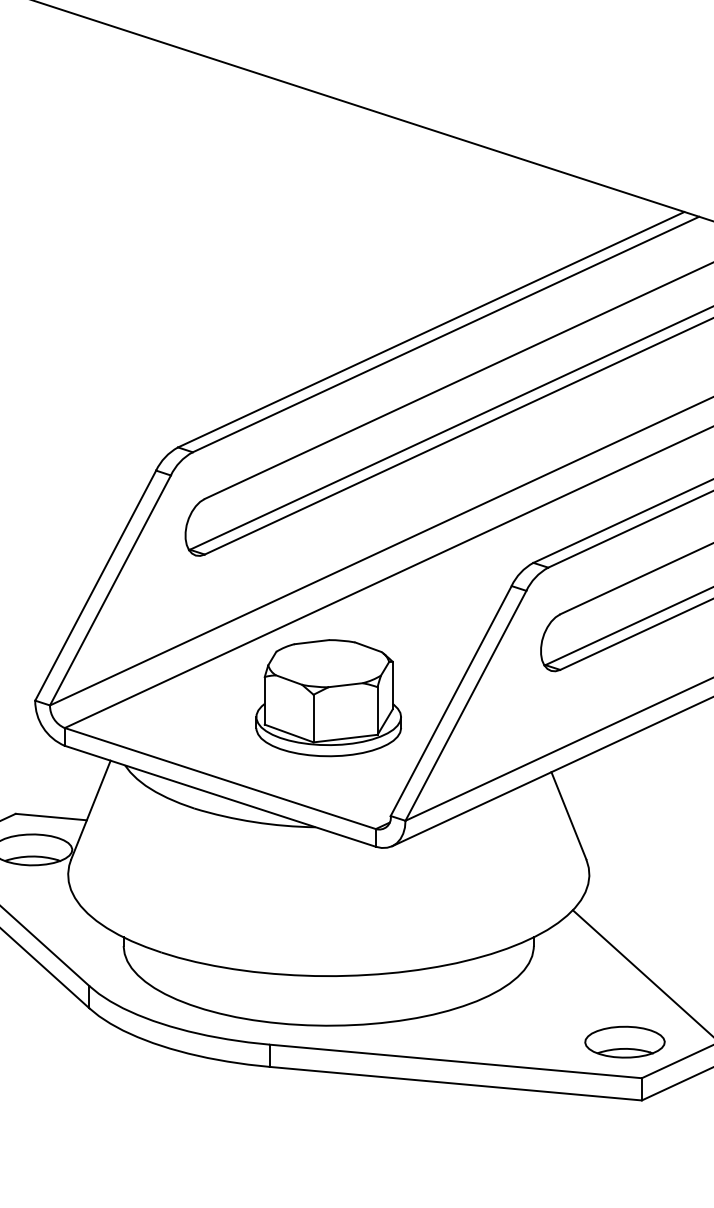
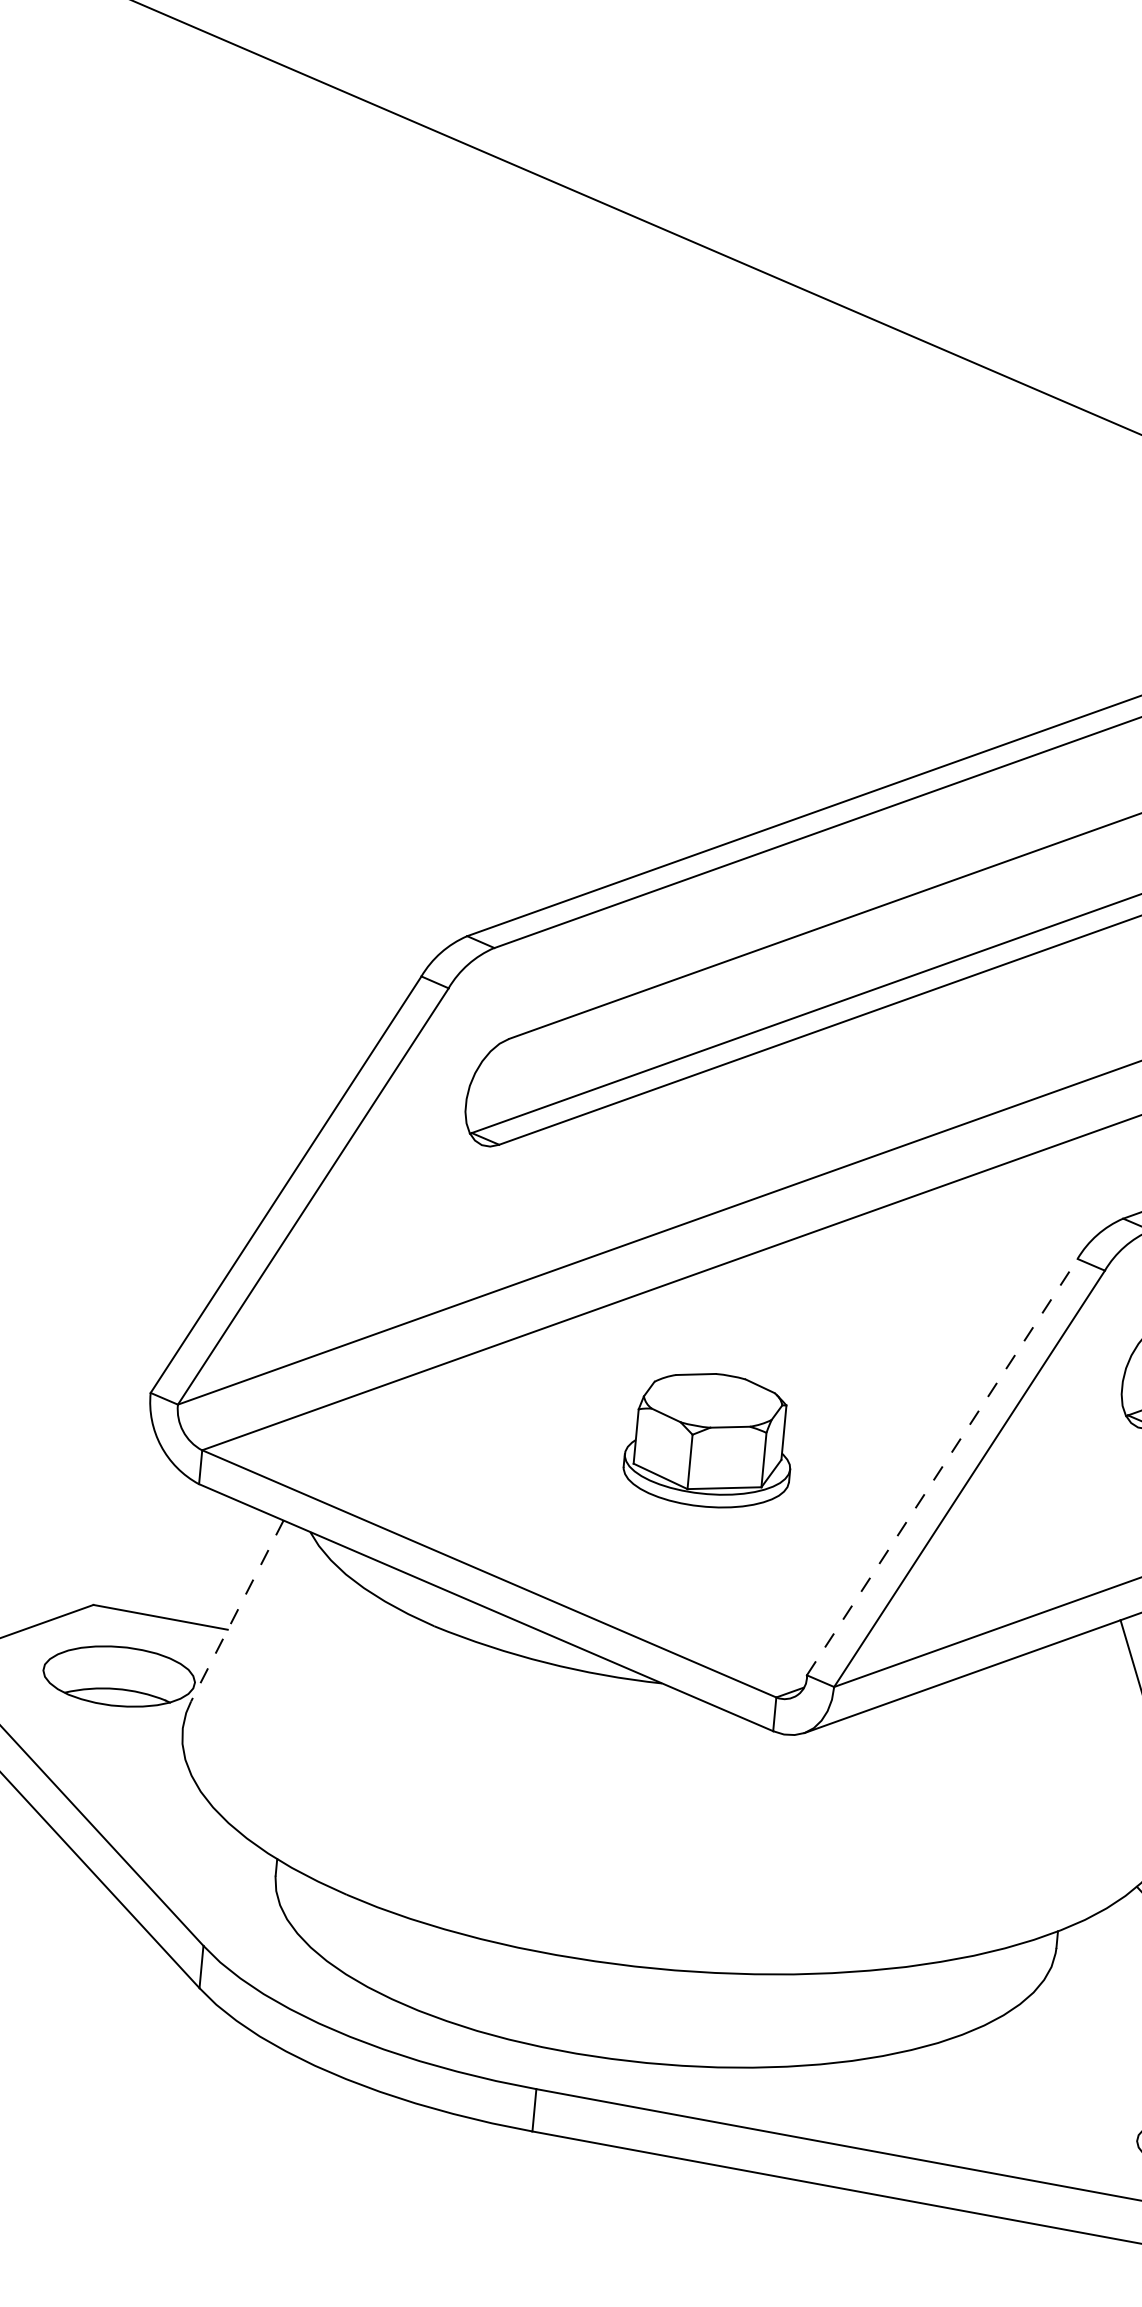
part: (328, 698) -> (709, 1440), size x0.6
line: (451, 701) -> (942, 1468), solid -> dashed
line: (90, 810) -> (236, 1611), solid -> dashed

